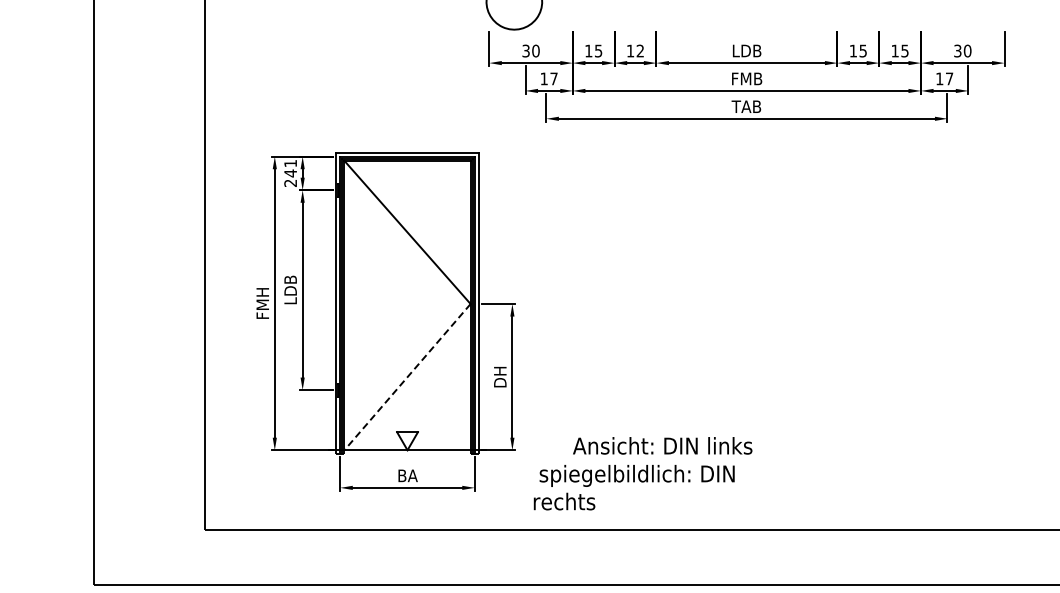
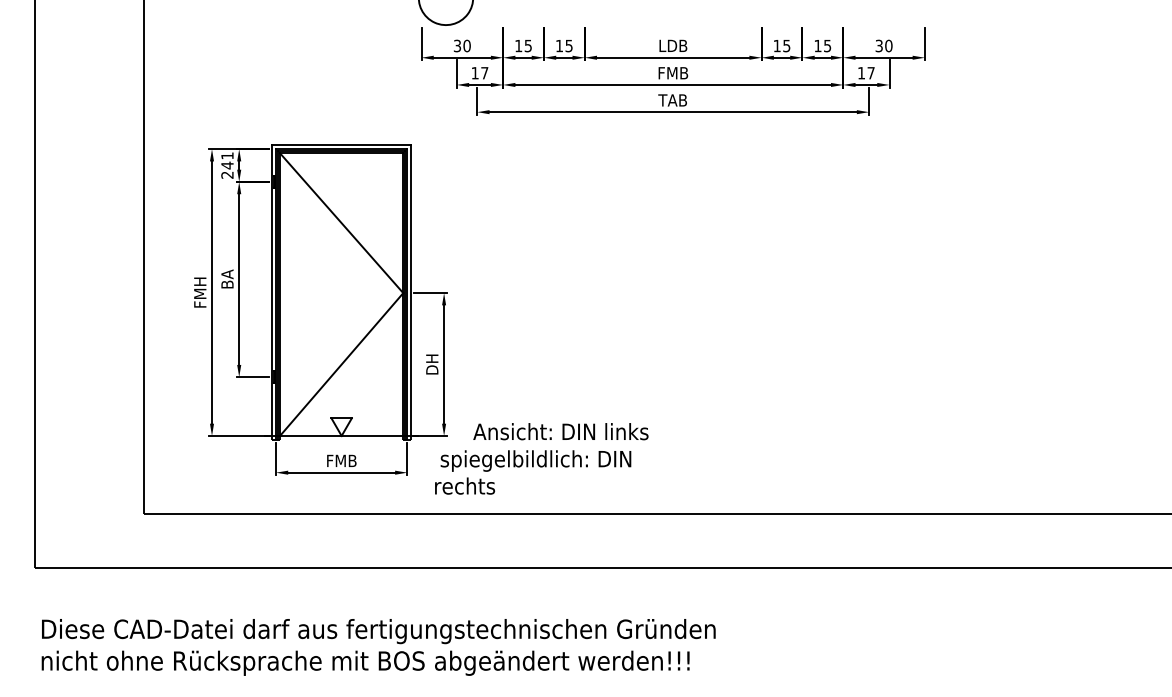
text: (639, 50) -> (568, 45), 12 -> 15
text: (290, 290) -> (227, 279), LDB -> BA
line: (407, 377) -> (341, 364), dashed -> solid
text: (642, 473) -> (541, 458), moved
text: (407, 475) -> (341, 460), BA -> FMB

